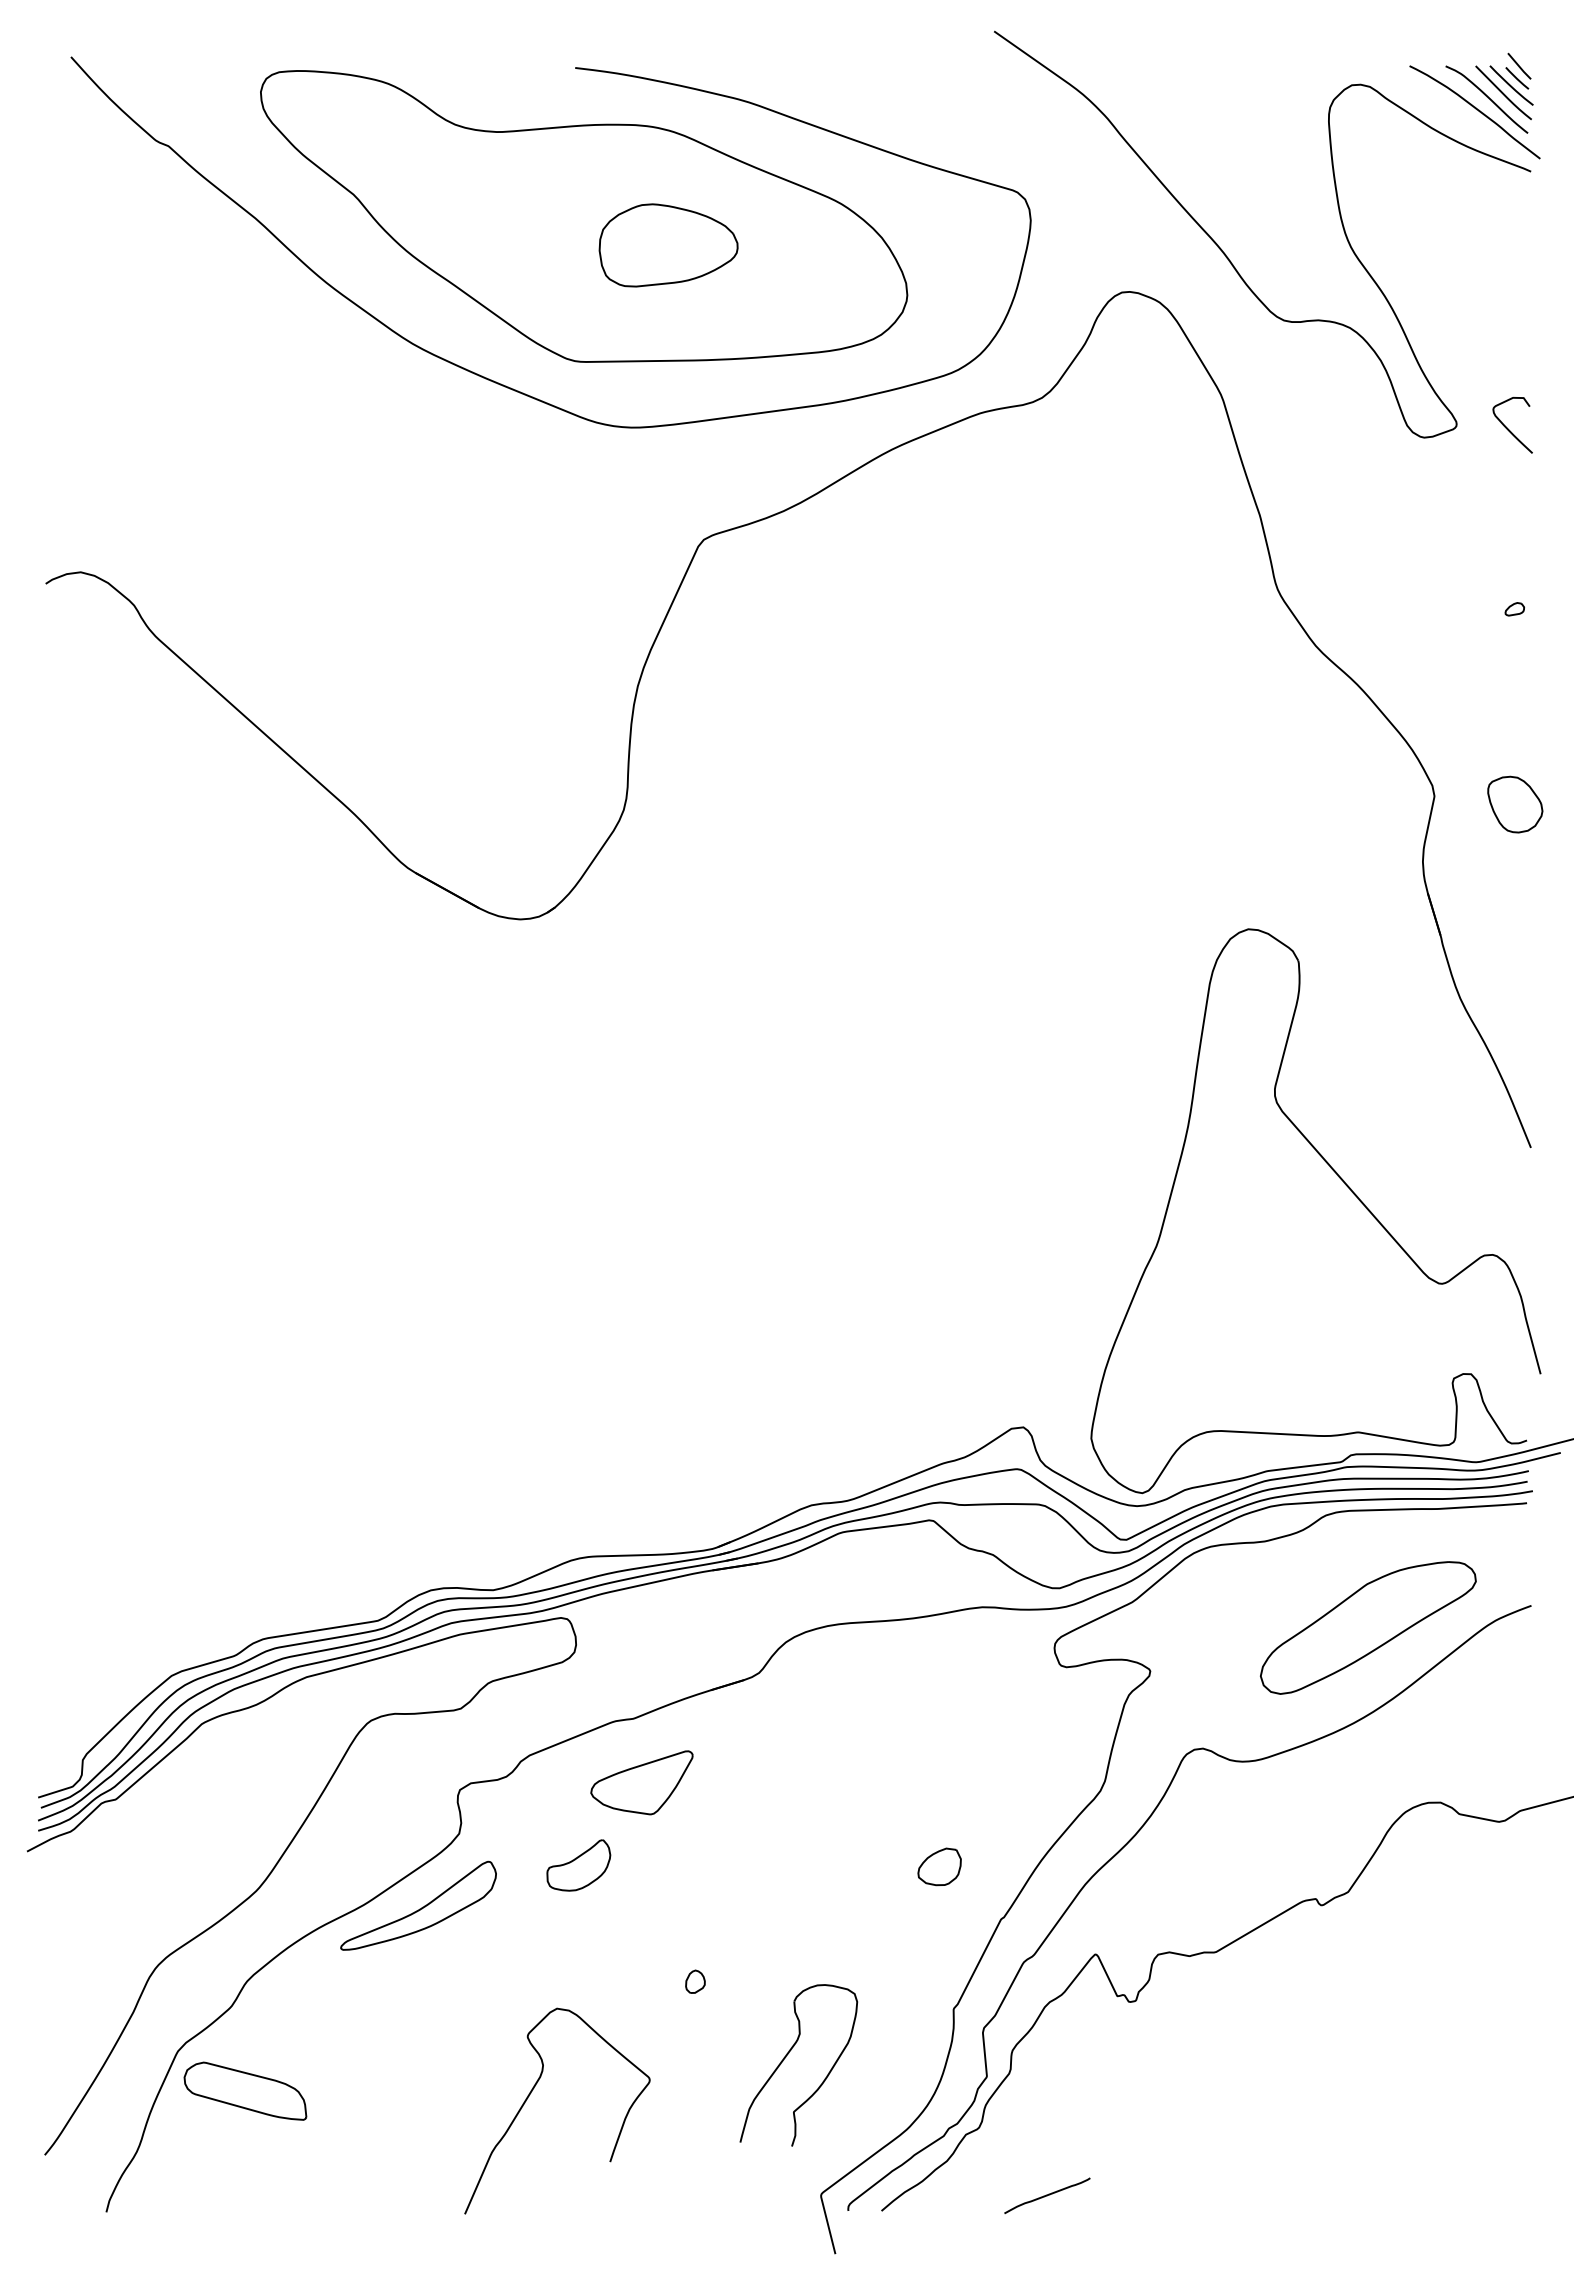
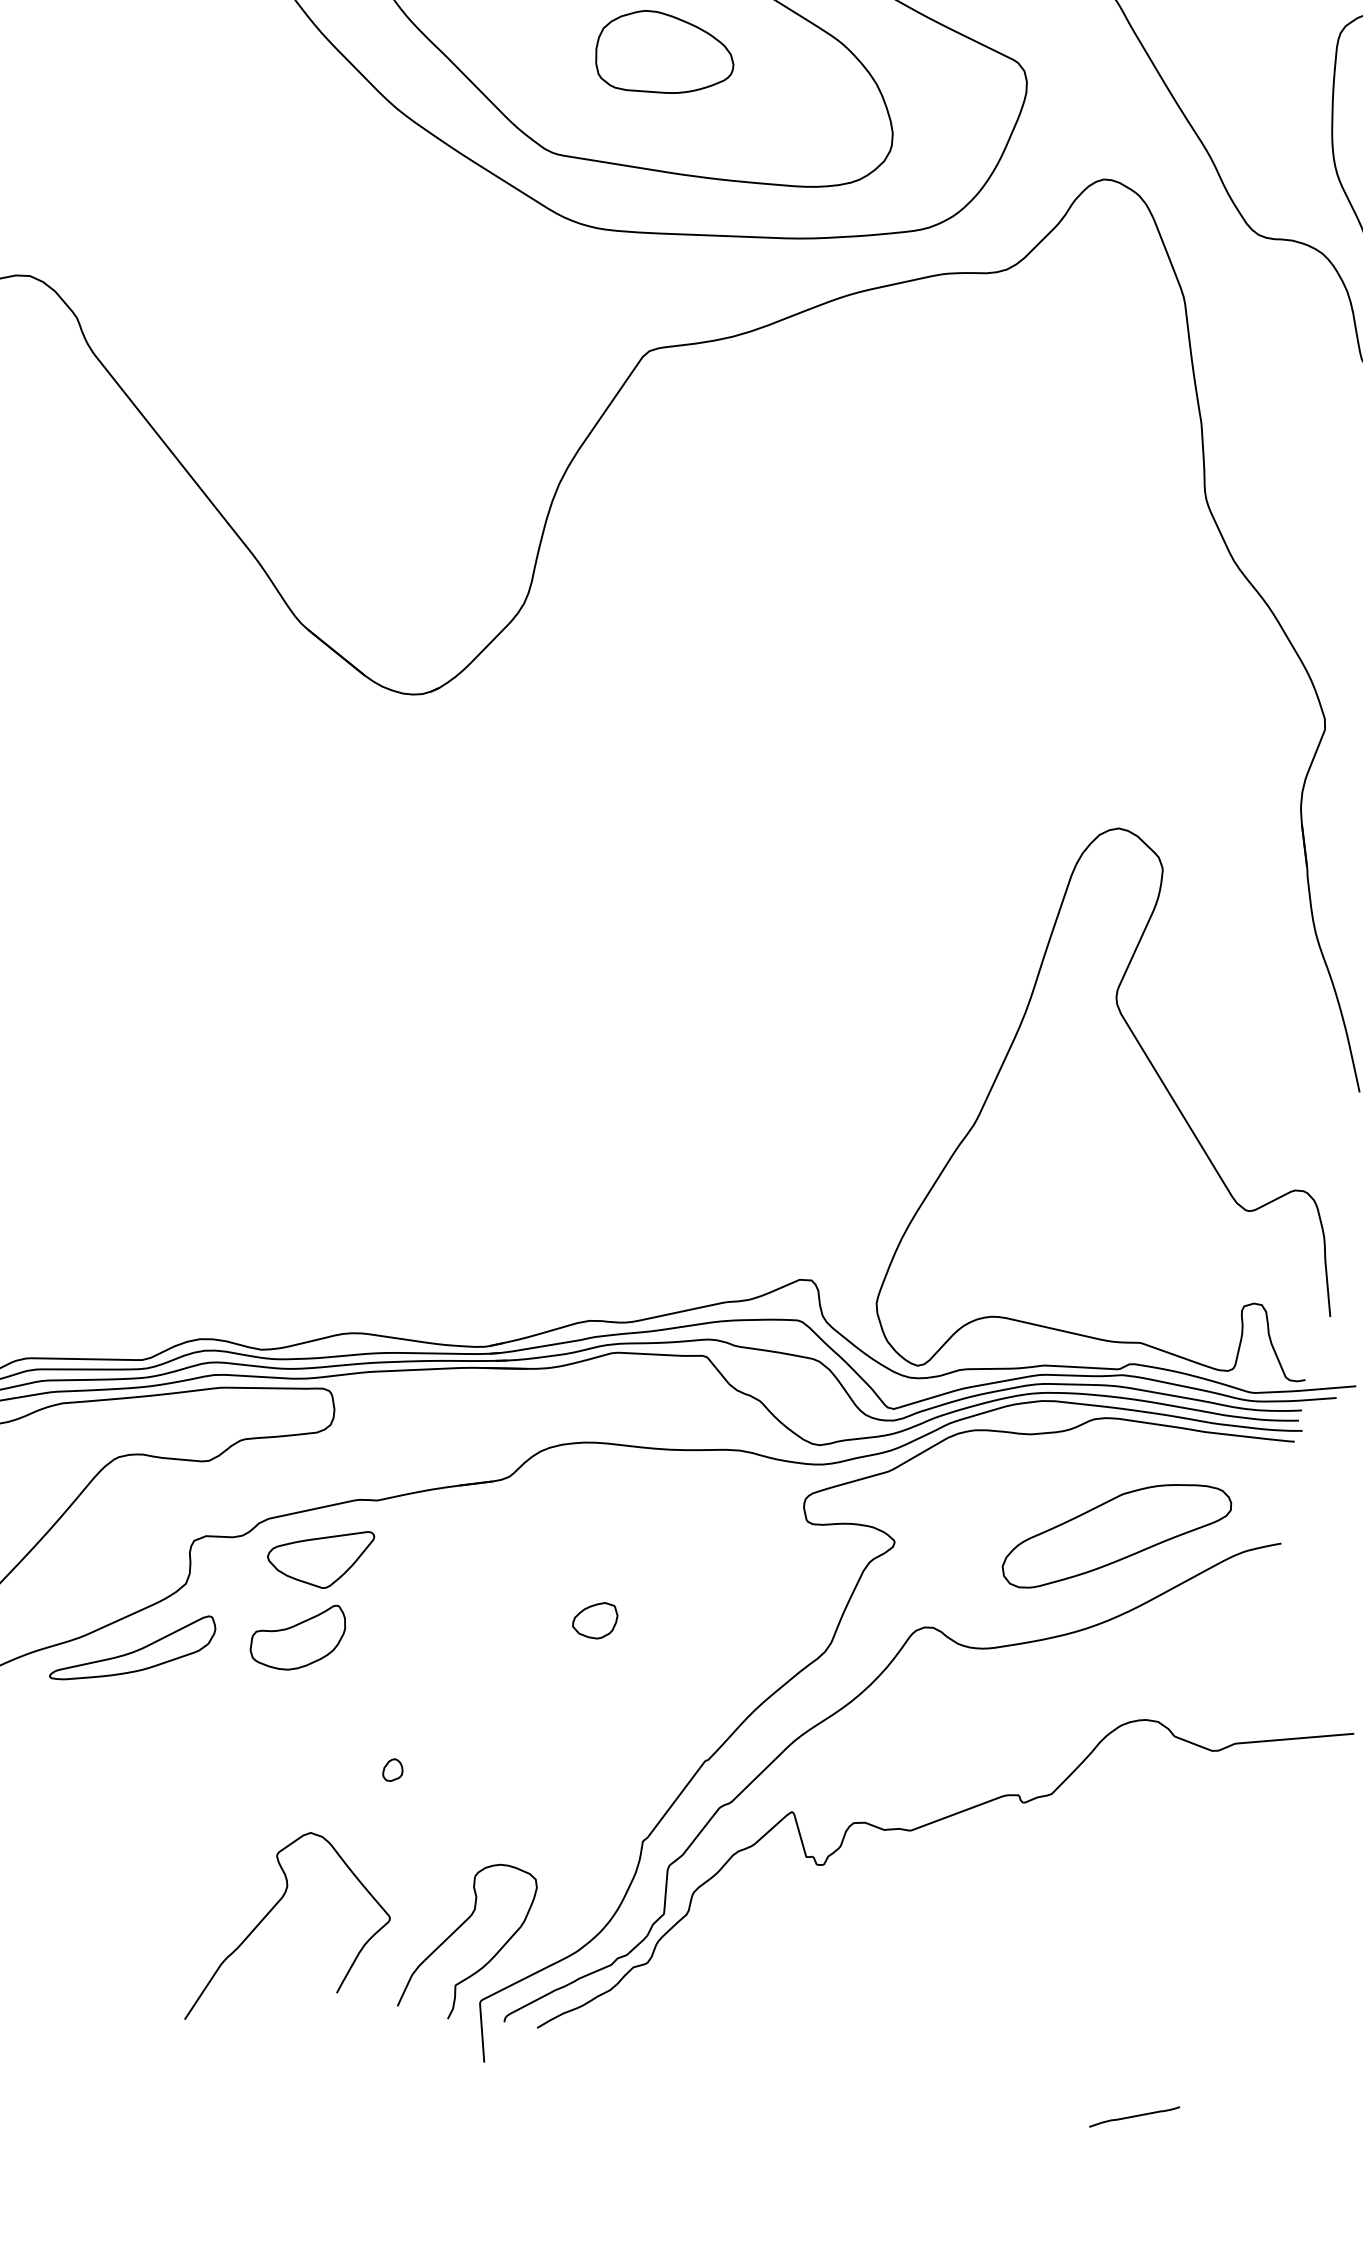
part: (641, 1782) -> (319, 1555), moved
part: (578, 1865) -> (298, 1635), size x1.43
part: (939, 1866) -> (595, 1619), moved
part: (786, 2057) -> (457, 1930), moved
curve: (531, 2093) -> (271, 1912), moved
curve: (1047, 2195) -> (1134, 2116), moved

